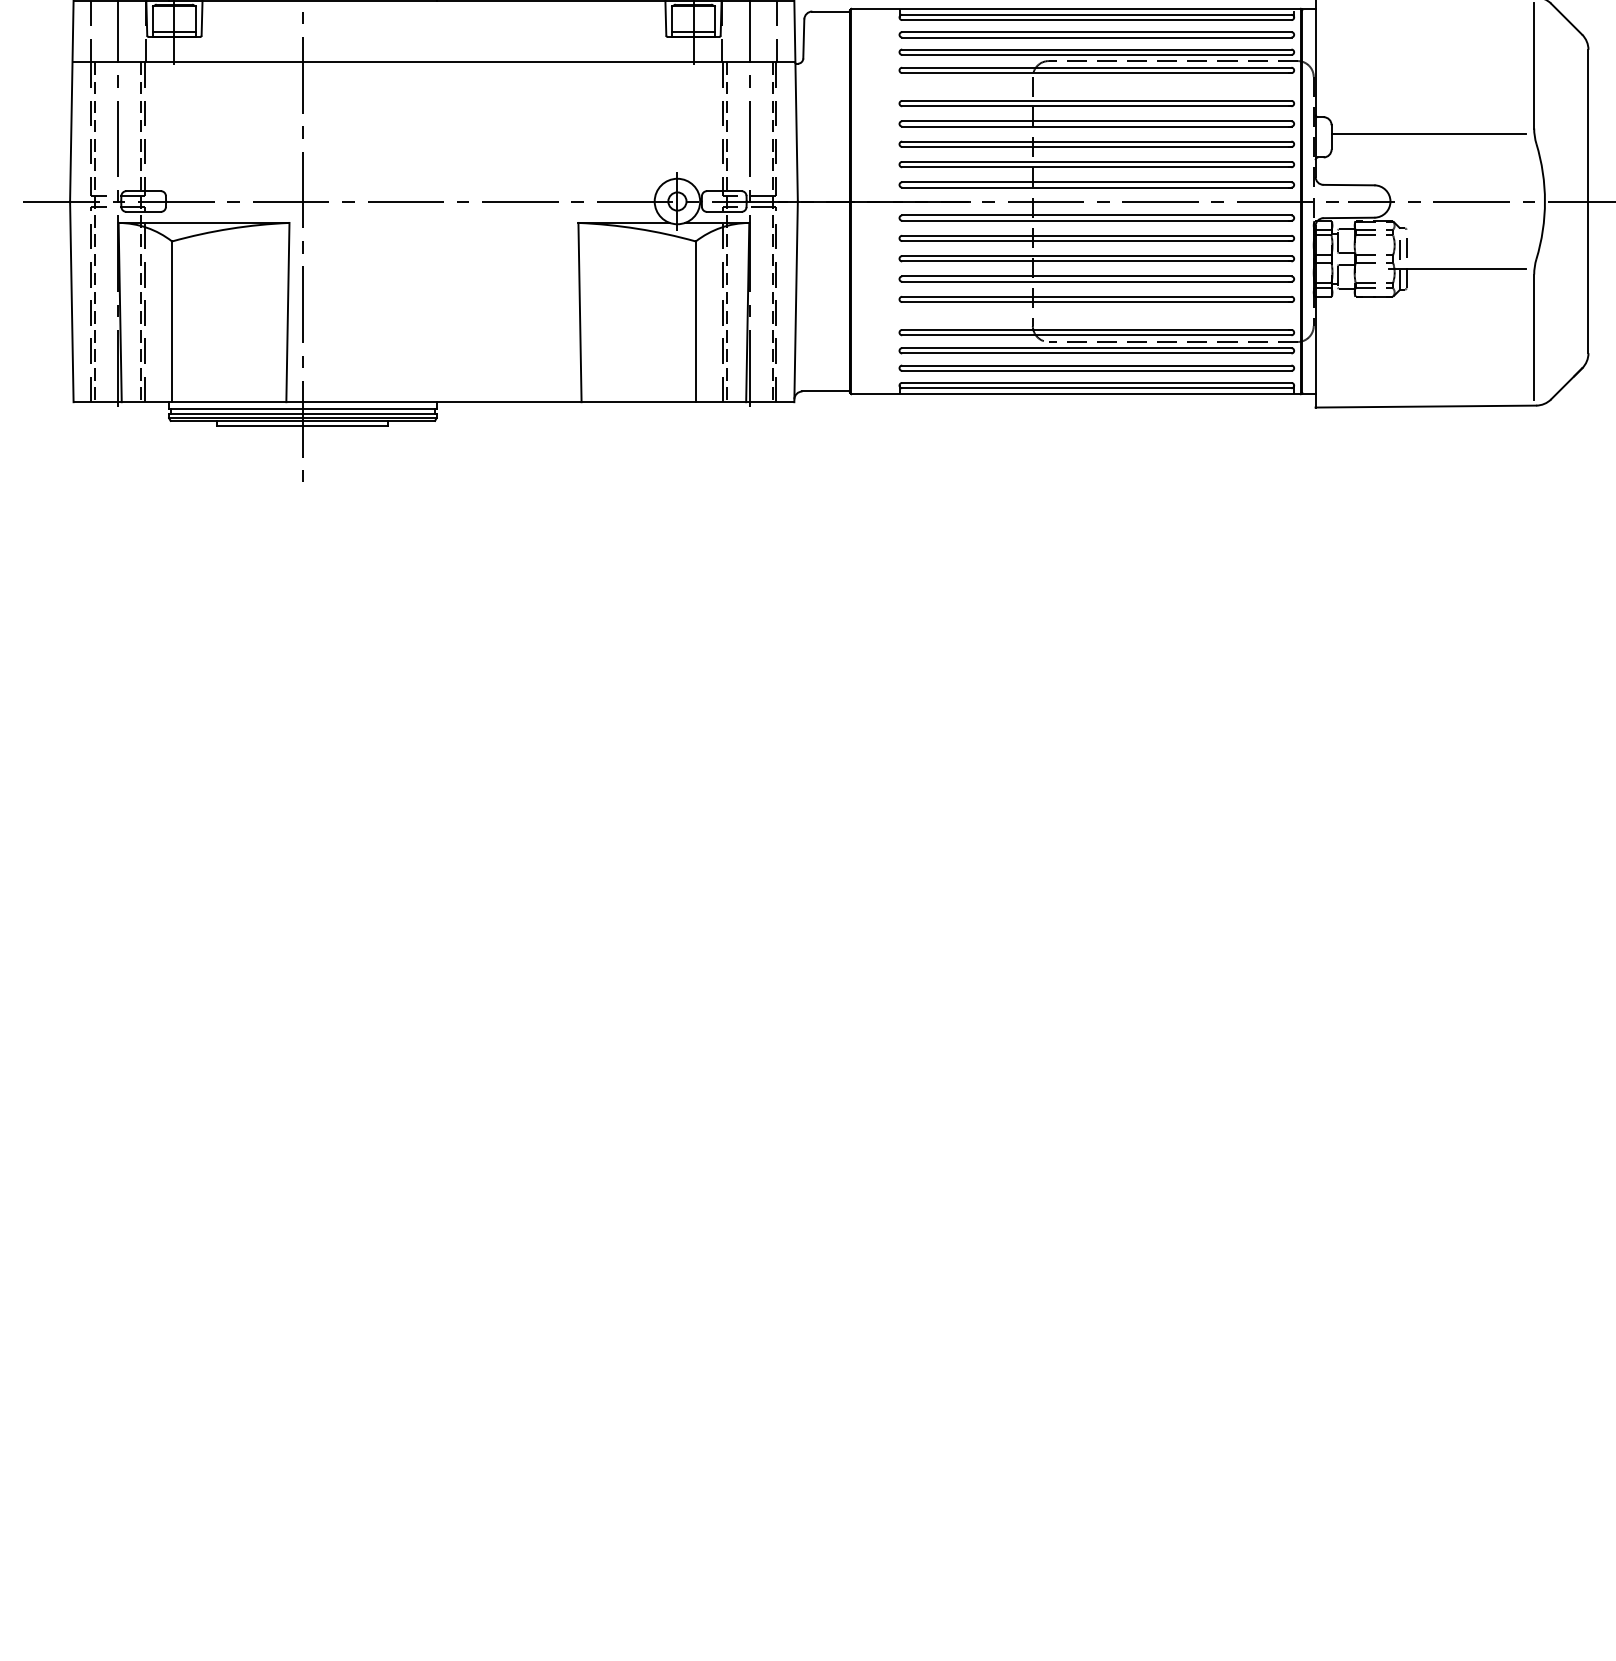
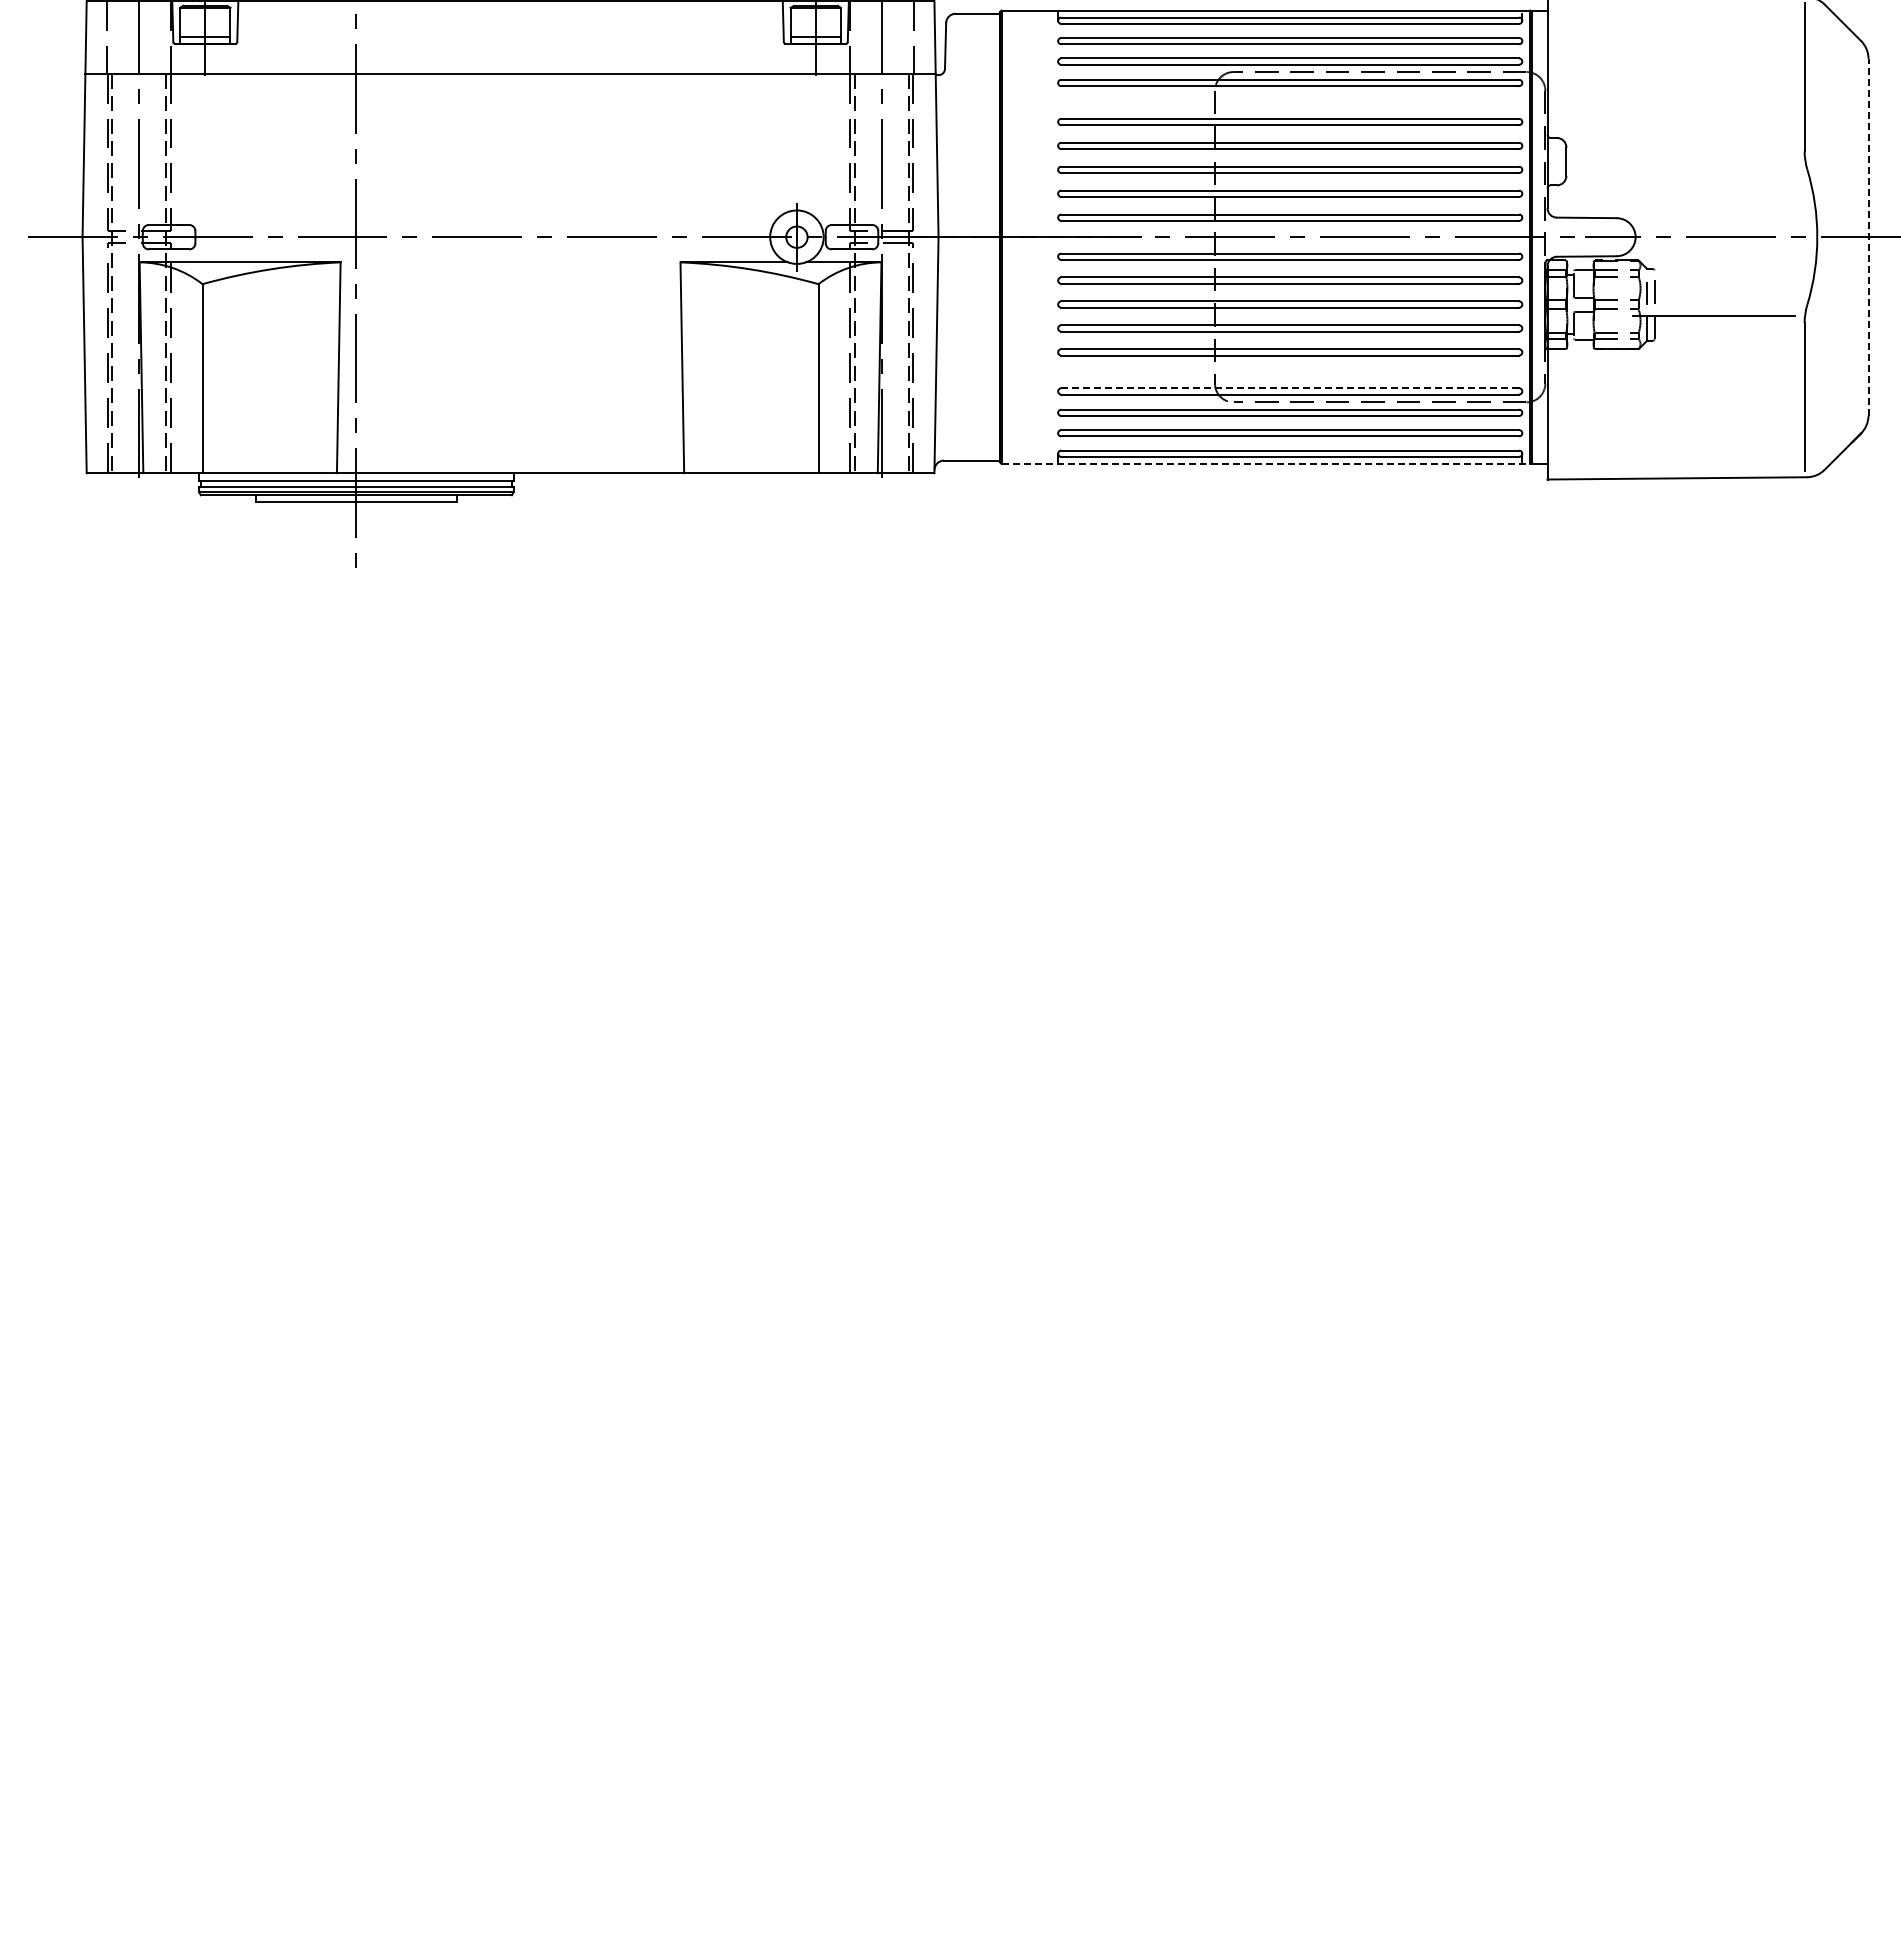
line: (1428, 134) -> (1680, 158), removed
line: (1588, 200) -> (1868, 236), solid -> dashed
line: (1097, 330) -> (1290, 388), solid -> dashed
line: (1076, 393) -> (1266, 463), solid -> dashed

